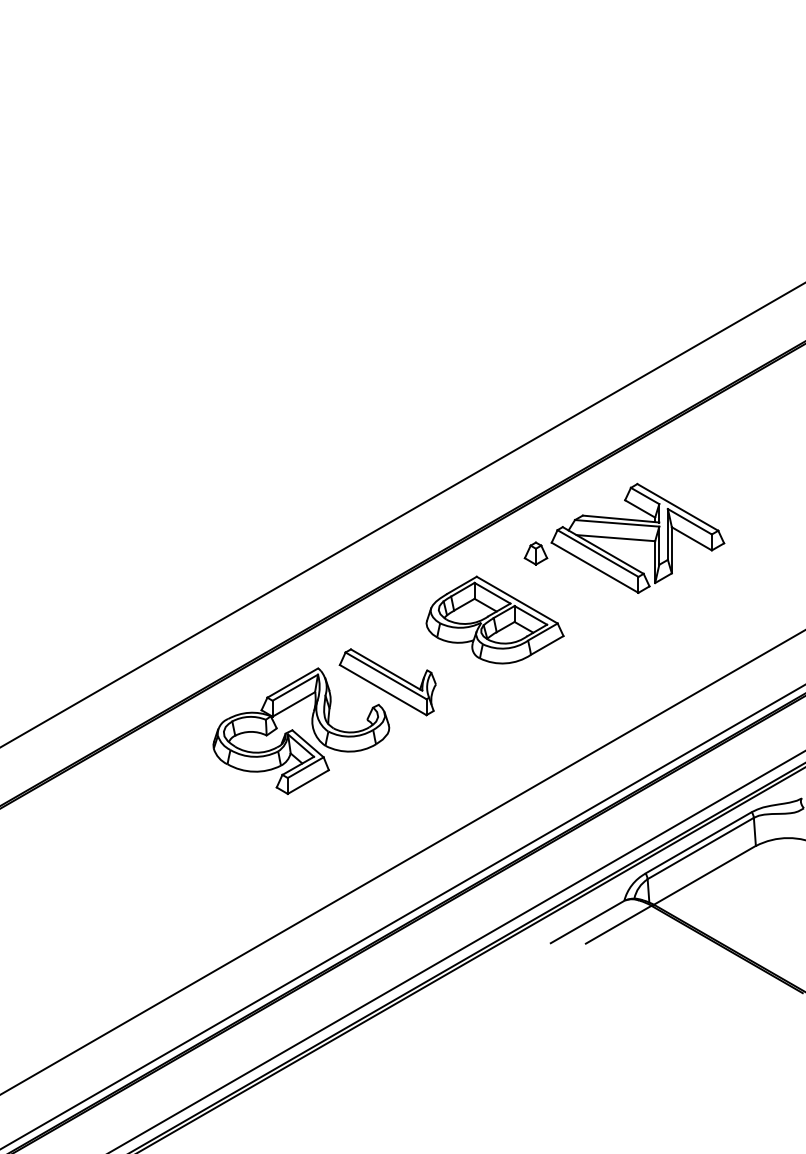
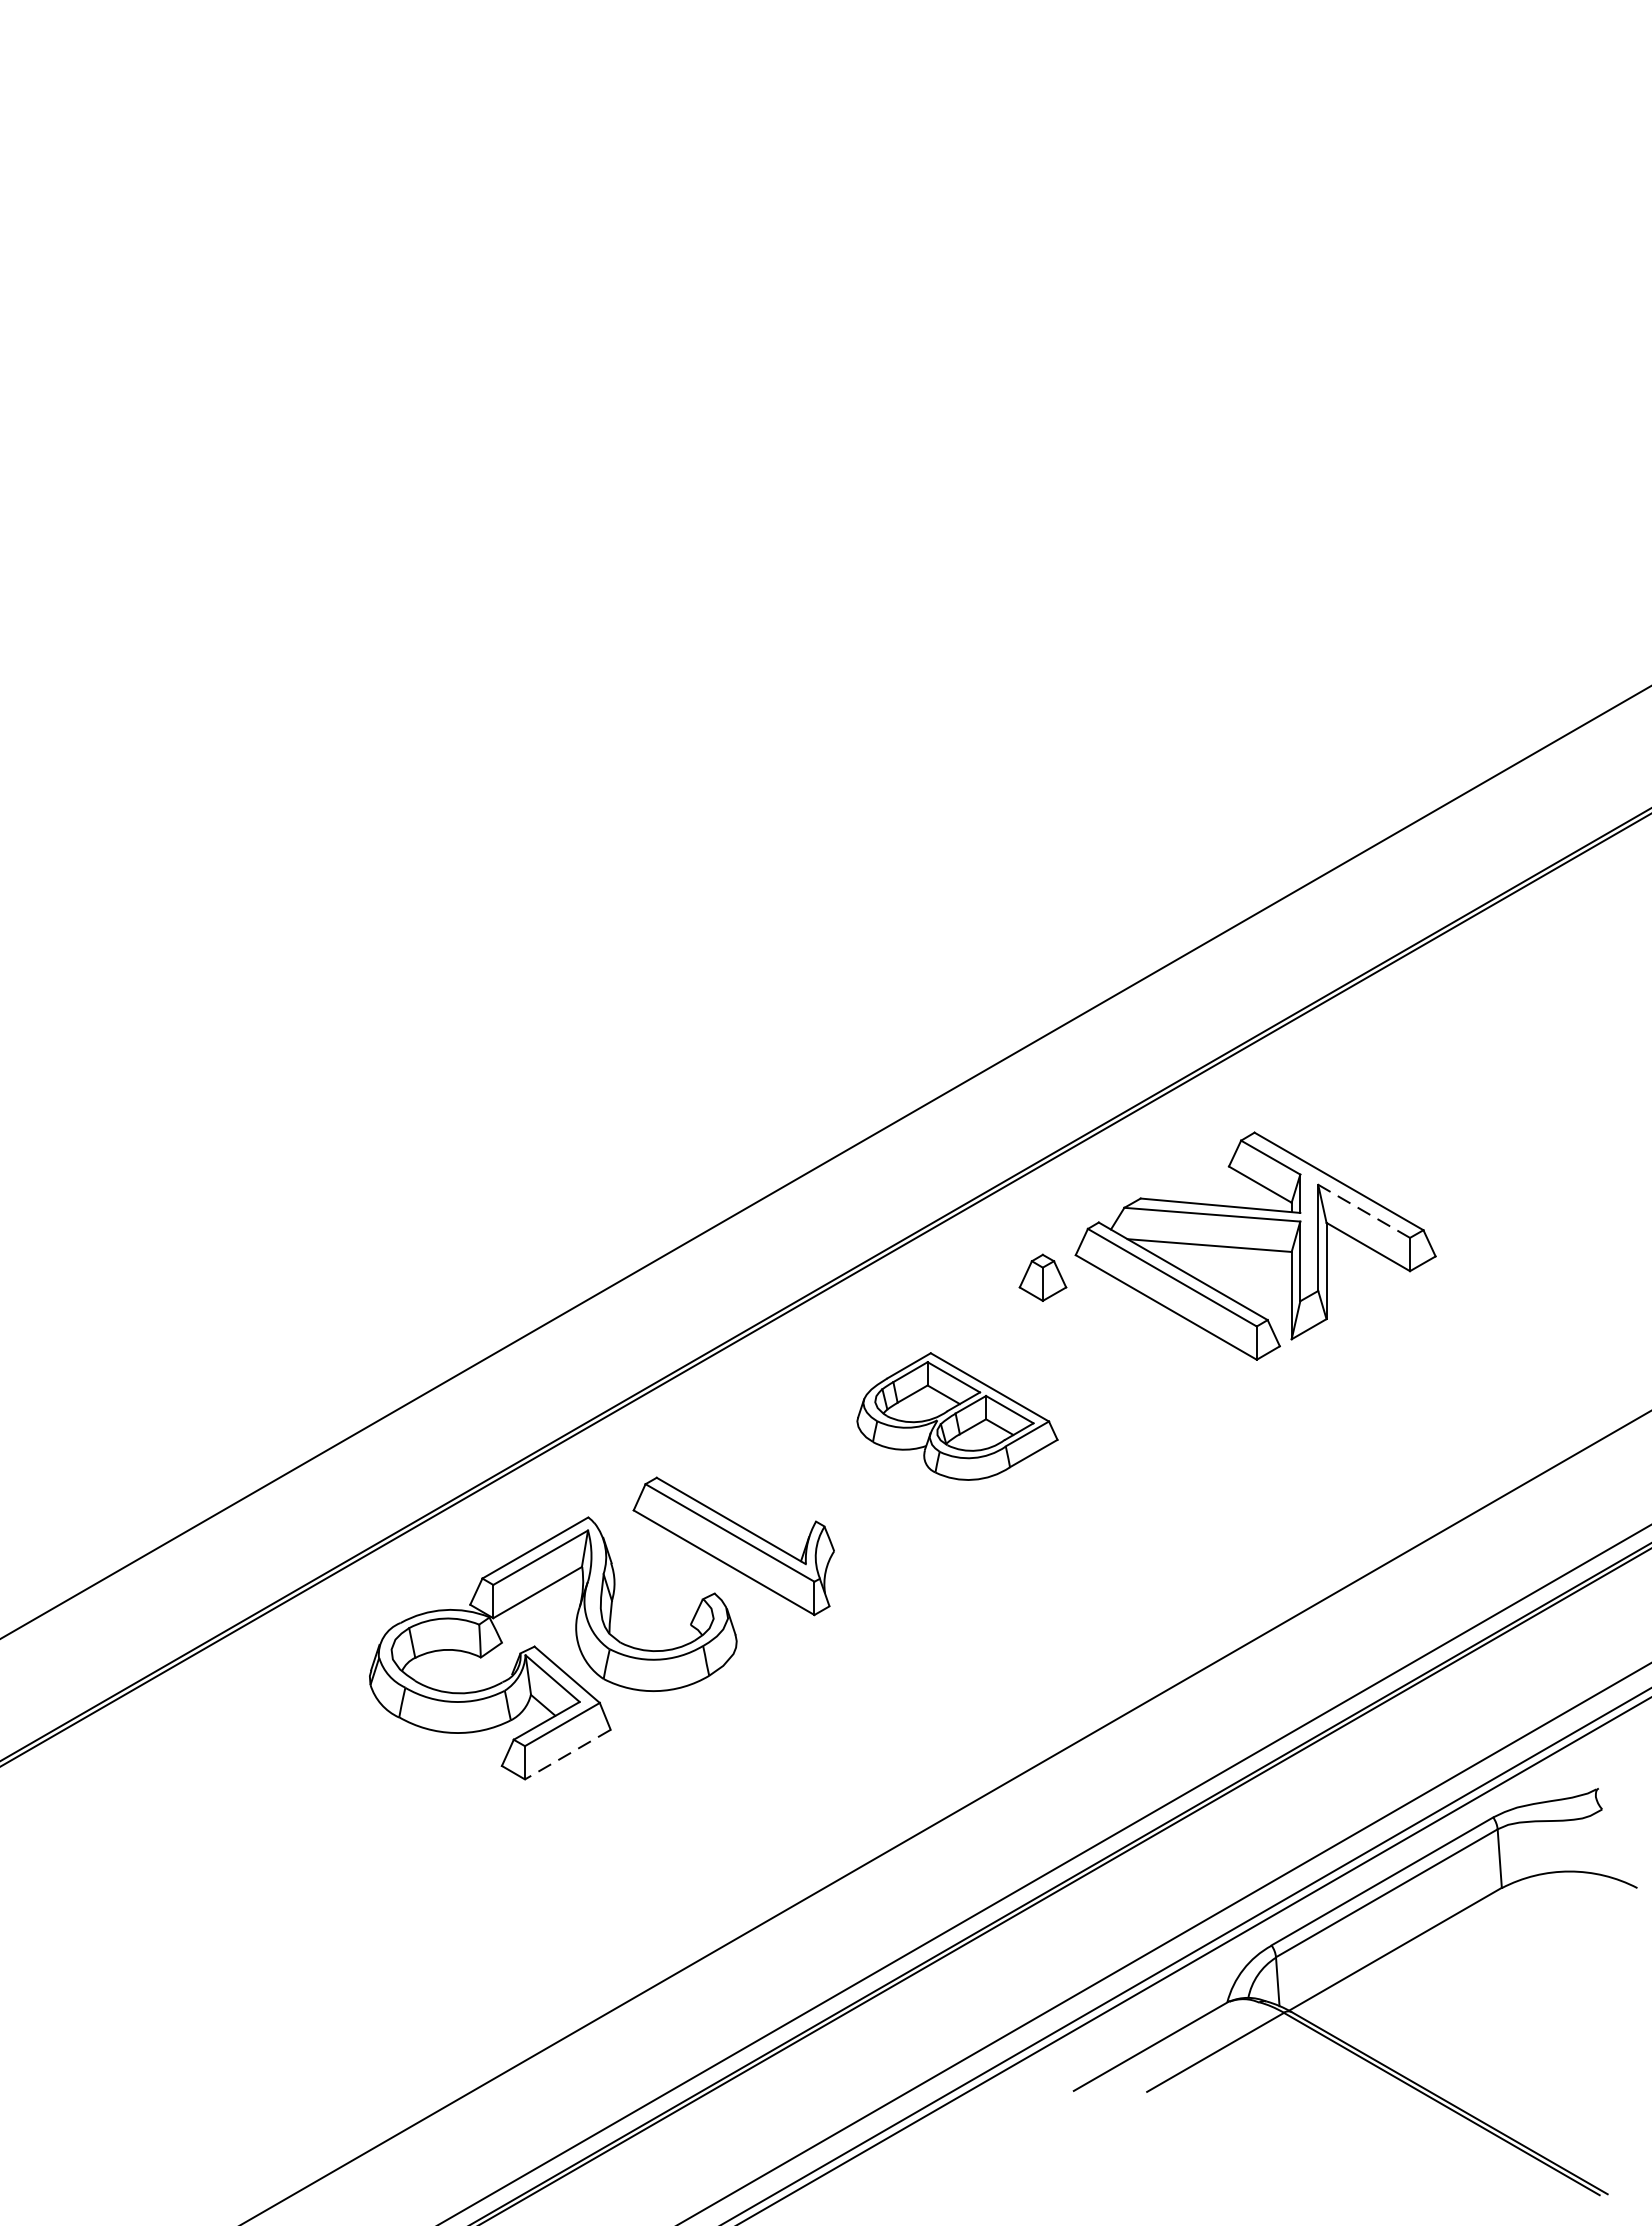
line: (689, 521) -> (1363, 1210), solid -> dashed
part: (494, 619) -> (956, 1415), size x0.7
line: (308, 782) -> (568, 1755), solid -> dashed

